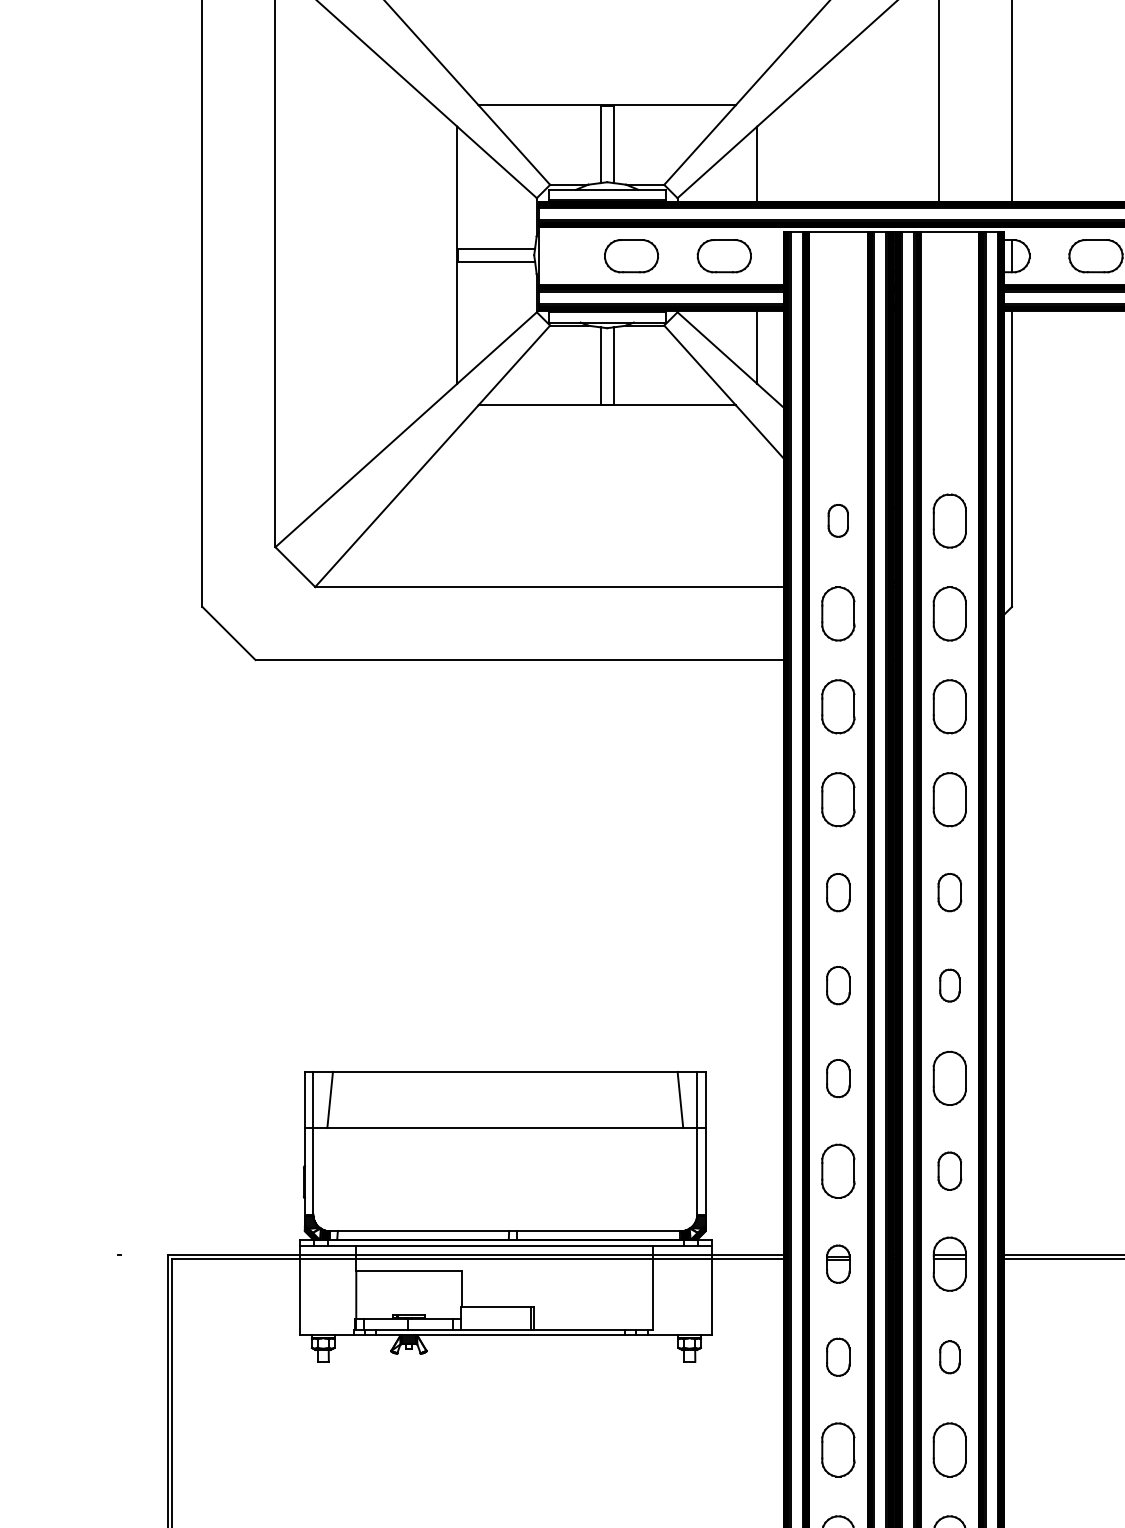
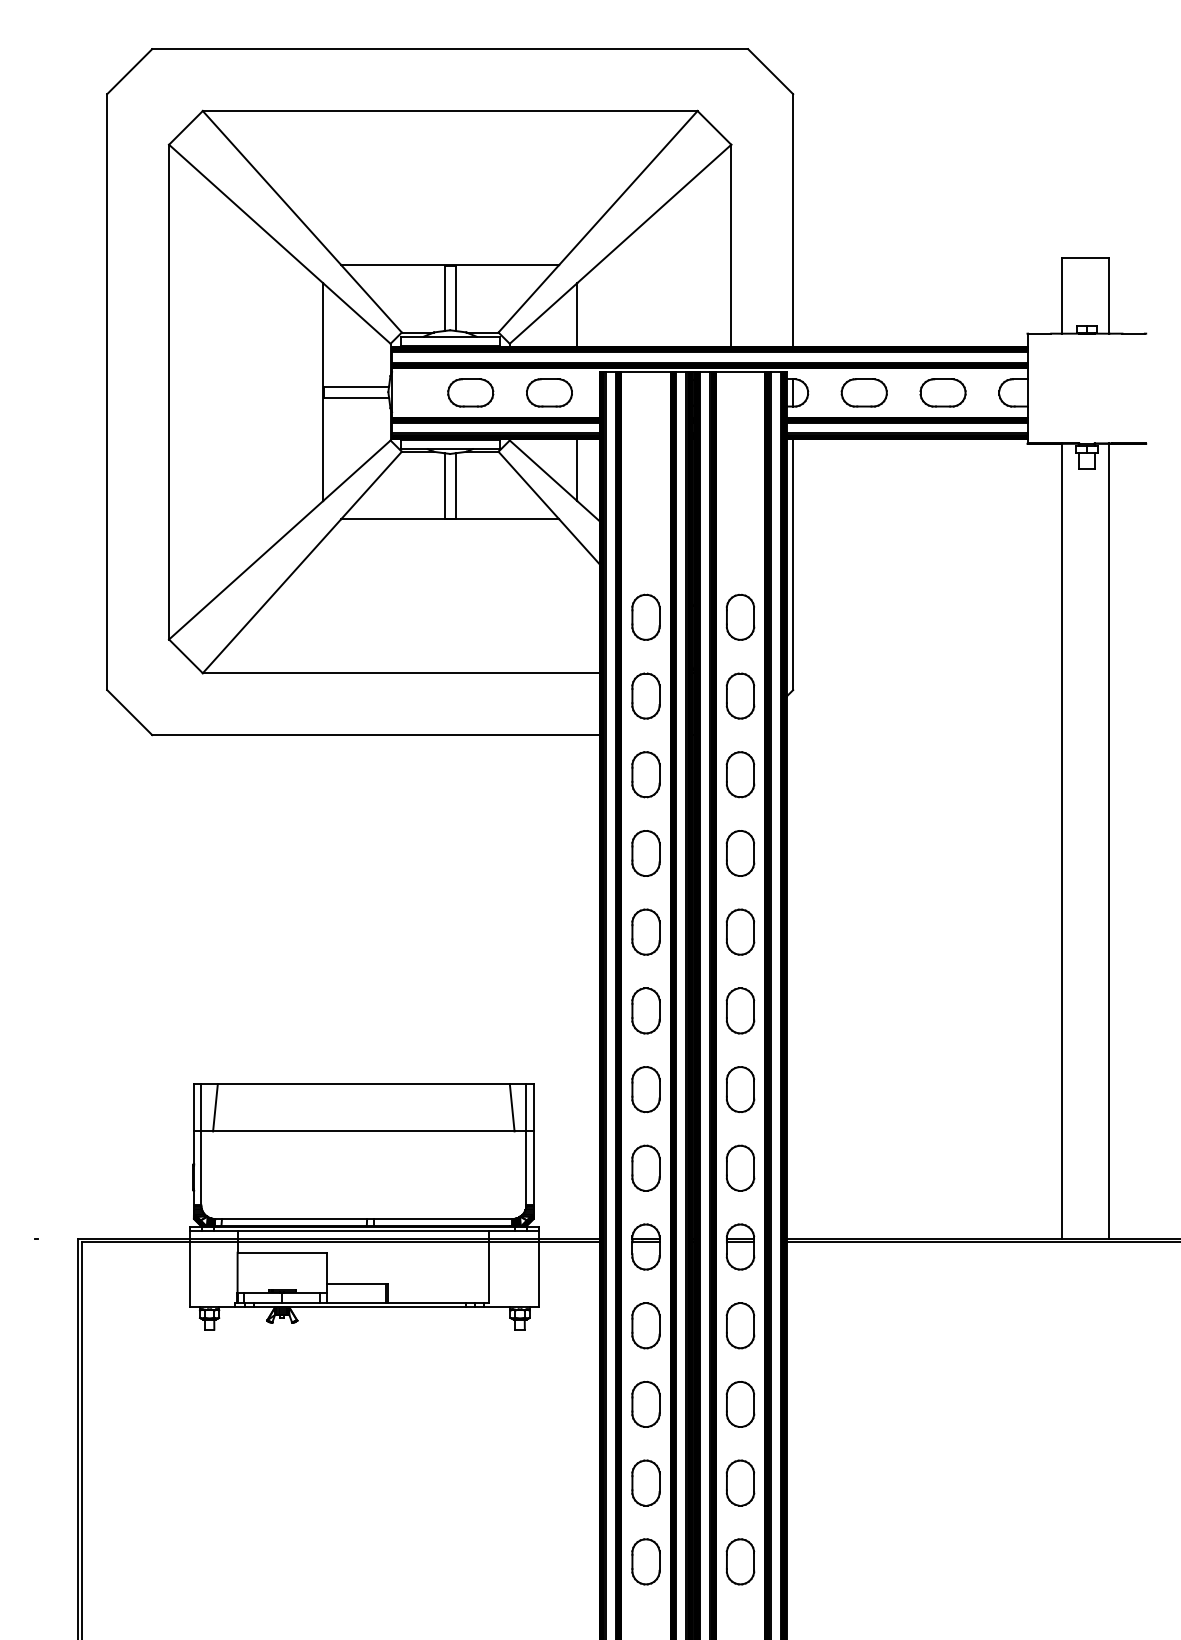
part: (837, 520) -> (645, 616), size x1.67
part: (837, 891) -> (645, 931), size x1.43
part: (949, 891) -> (740, 931), size x1.43
part: (837, 985) -> (645, 1010), size x1.43
part: (949, 985) -> (740, 1010), size x1.67
part: (837, 1078) -> (645, 1089), size x1.43
part: (949, 1170) -> (740, 1167), size x1.43
part: (837, 1263) -> (645, 1246), size x1.43
part: (837, 1356) -> (645, 1325), size x1.43
part: (949, 1356) -> (740, 1325), size x1.67

